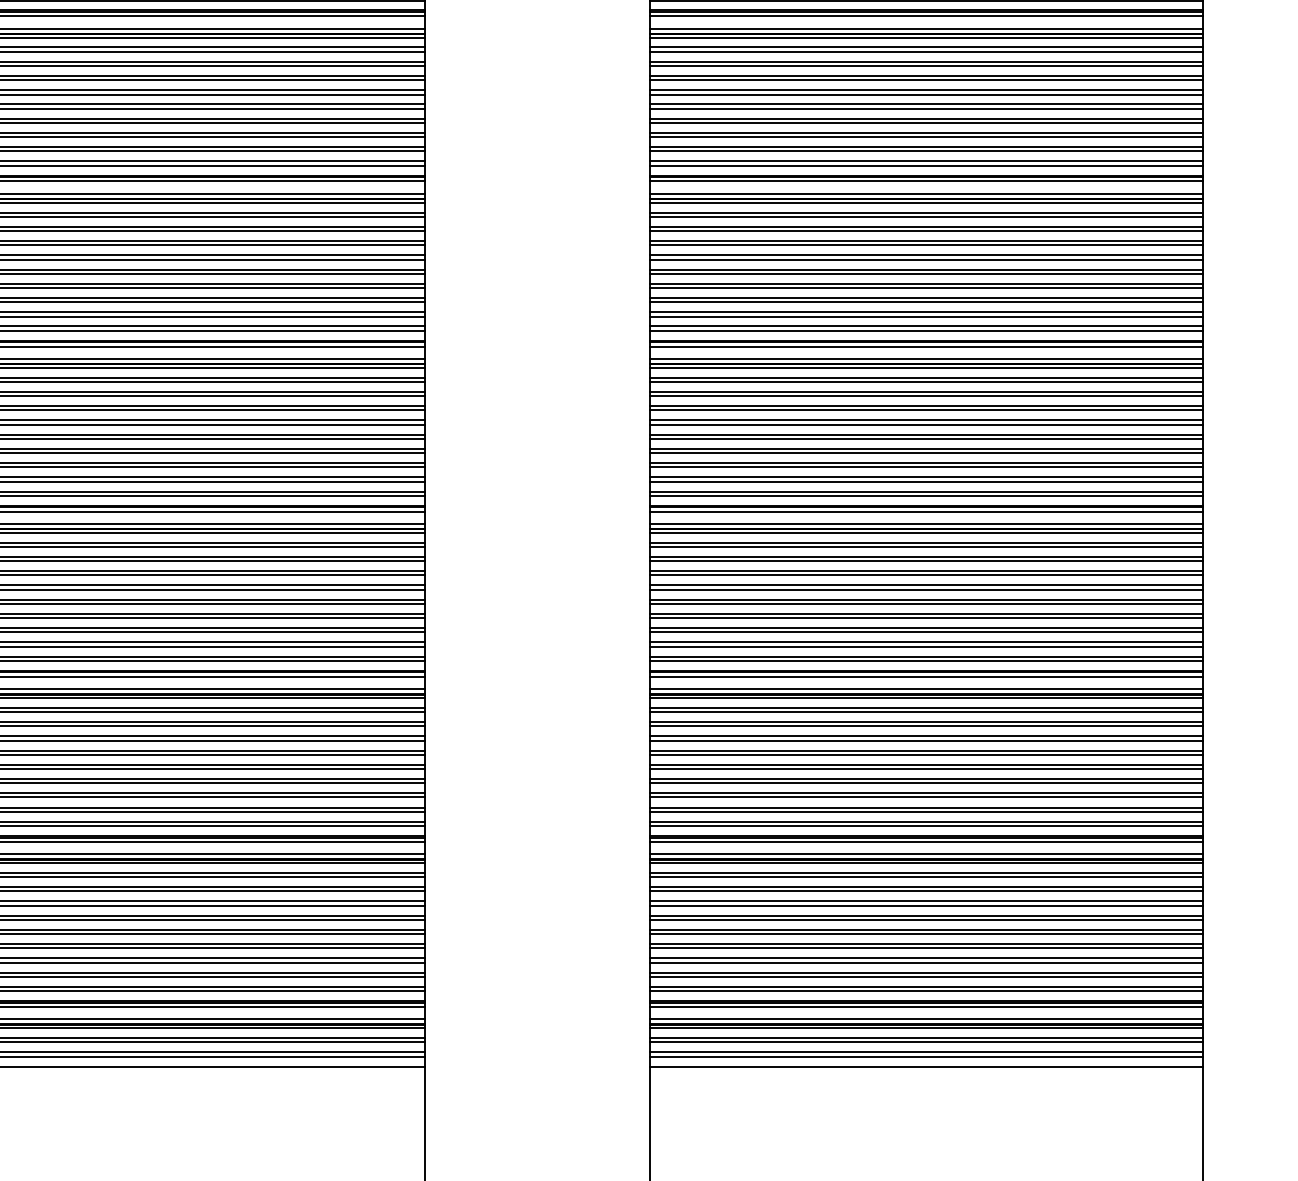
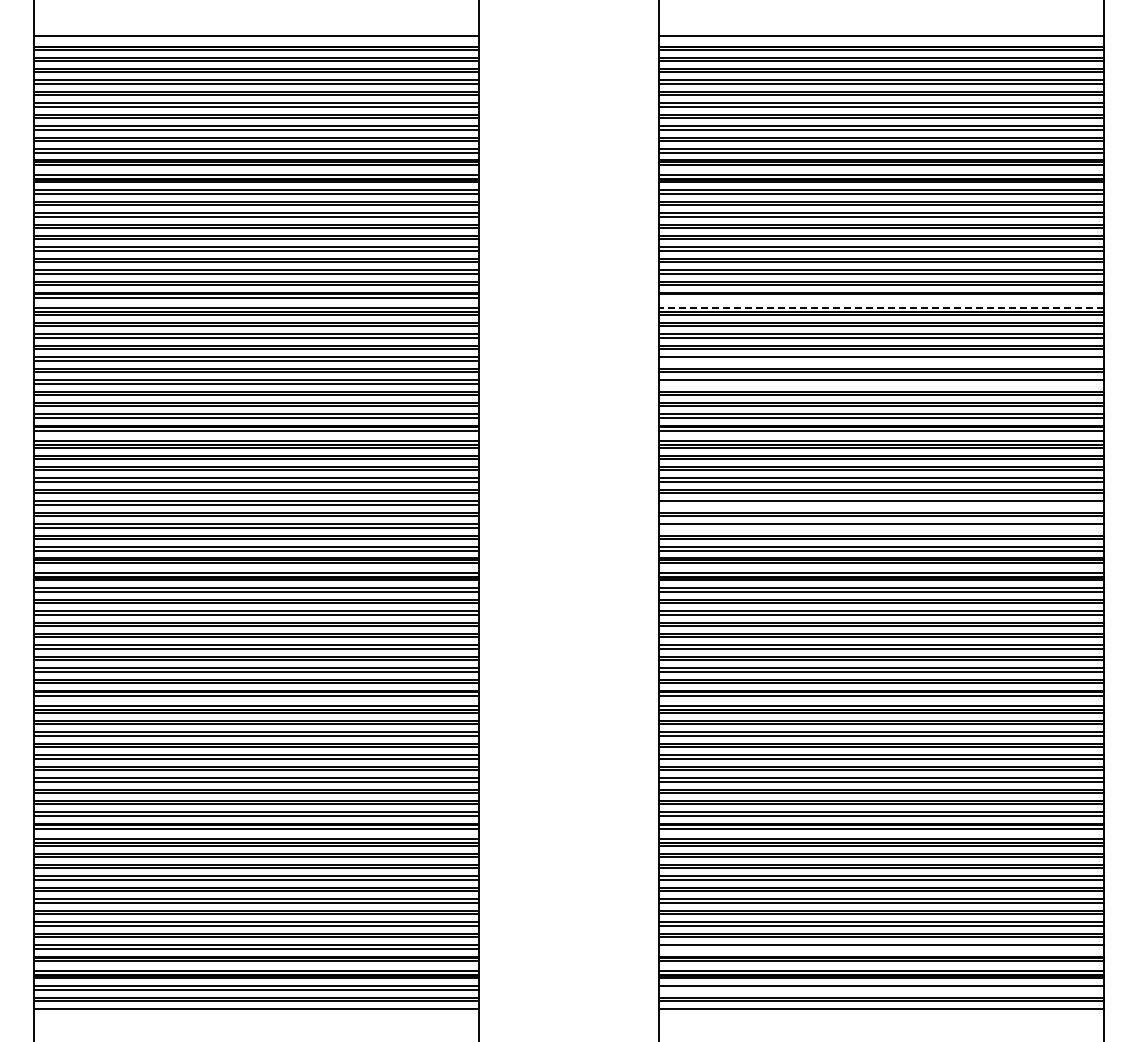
line: (926, 180) -> (881, 297), removed
line: (926, 193) -> (881, 307), solid -> dashed
line: (926, 259) -> (881, 360), removed
line: (926, 287) -> (881, 383), removed
line: (926, 438) -> (881, 504), removed
line: (926, 467) -> (881, 527), removed
line: (926, 991) -> (881, 948), removed
line: (926, 1042) -> (881, 989), removed

